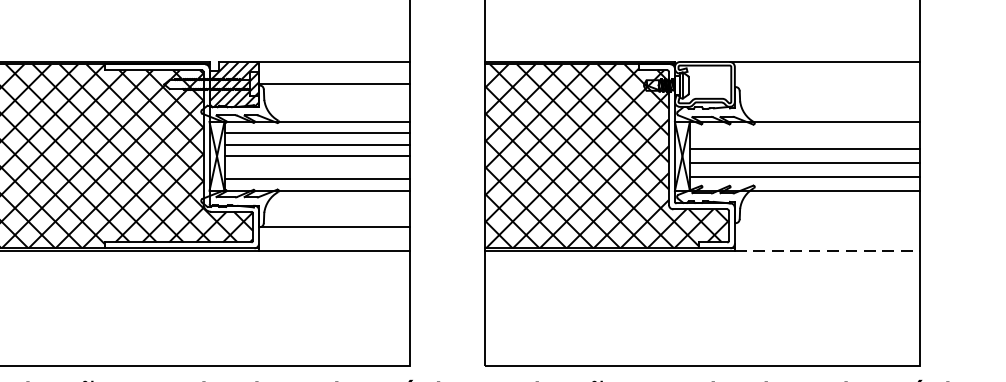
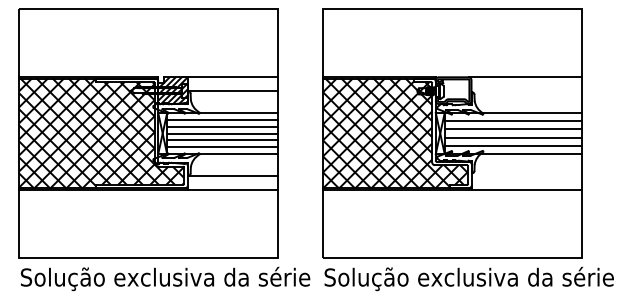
line: (803, 136) -> (512, 121), added
line: (317, 167) -> (222, 140), added
line: (828, 250) -> (527, 189), dashed -> solid

